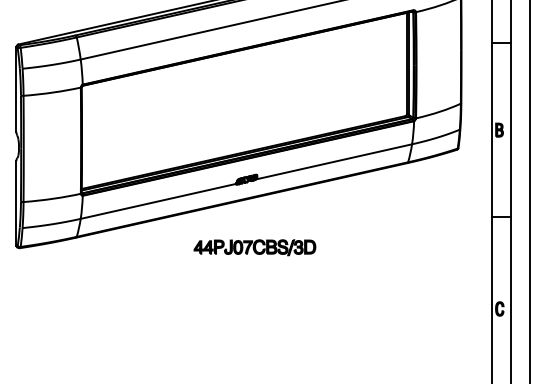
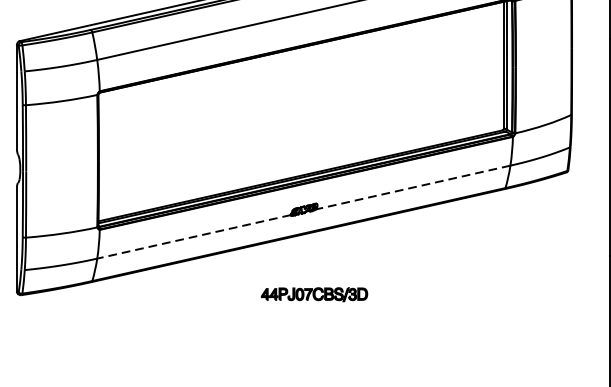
line: (333, 162) -> (412, 188), solid -> dashed
line: (158, 201) -> (194, 236), solid -> dashed
part: (254, 247) -> (313, 294), size x0.7

